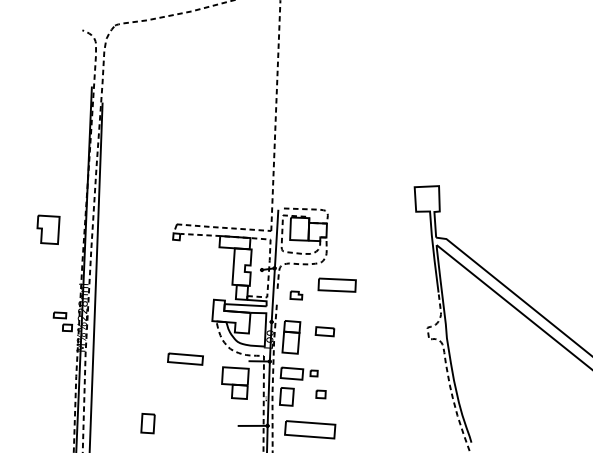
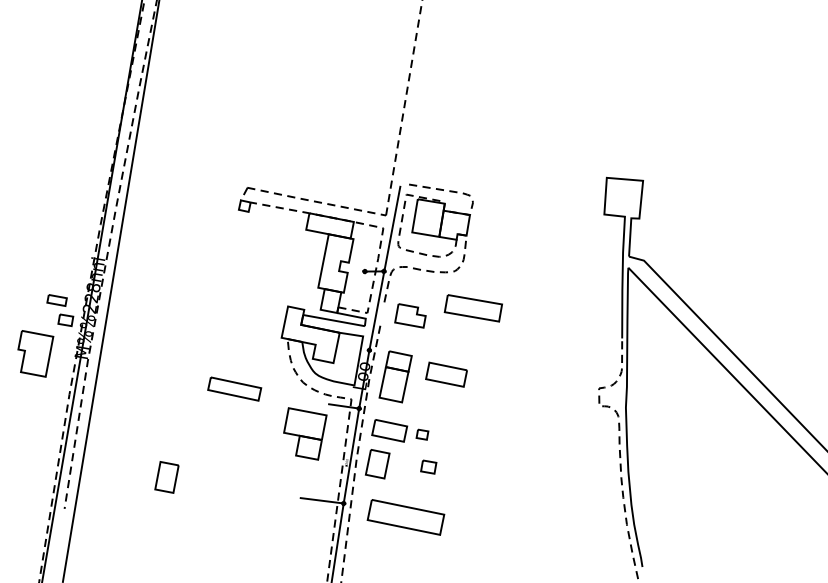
part: (48, 229) -> (34, 353), moved
part: (296, 295) -> (411, 315), size x1.67
part: (324, 331) -> (445, 374), size x1.43

